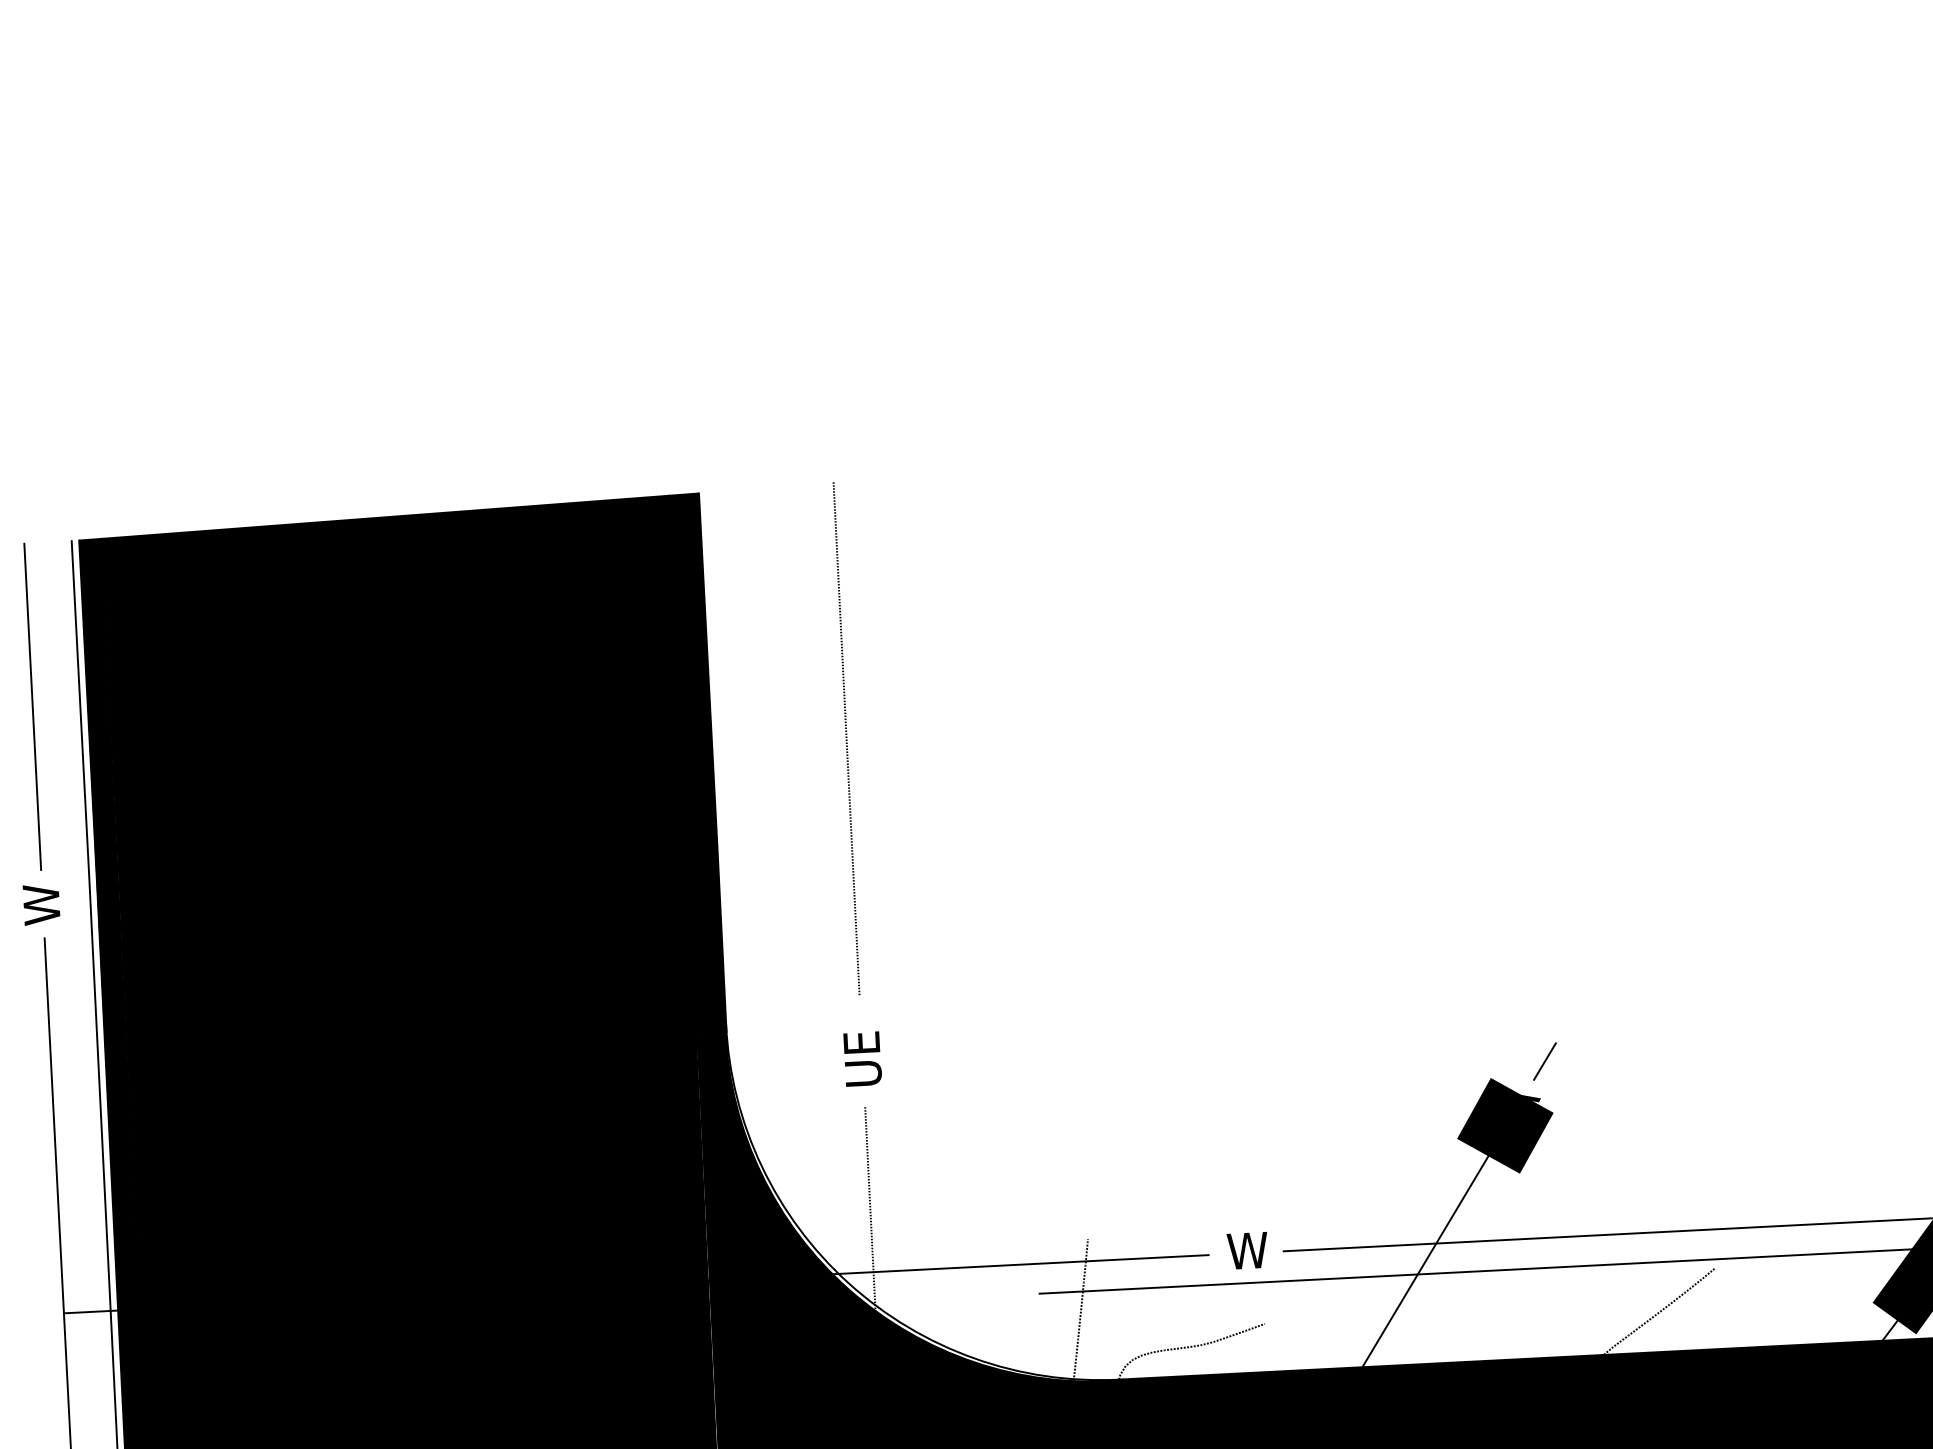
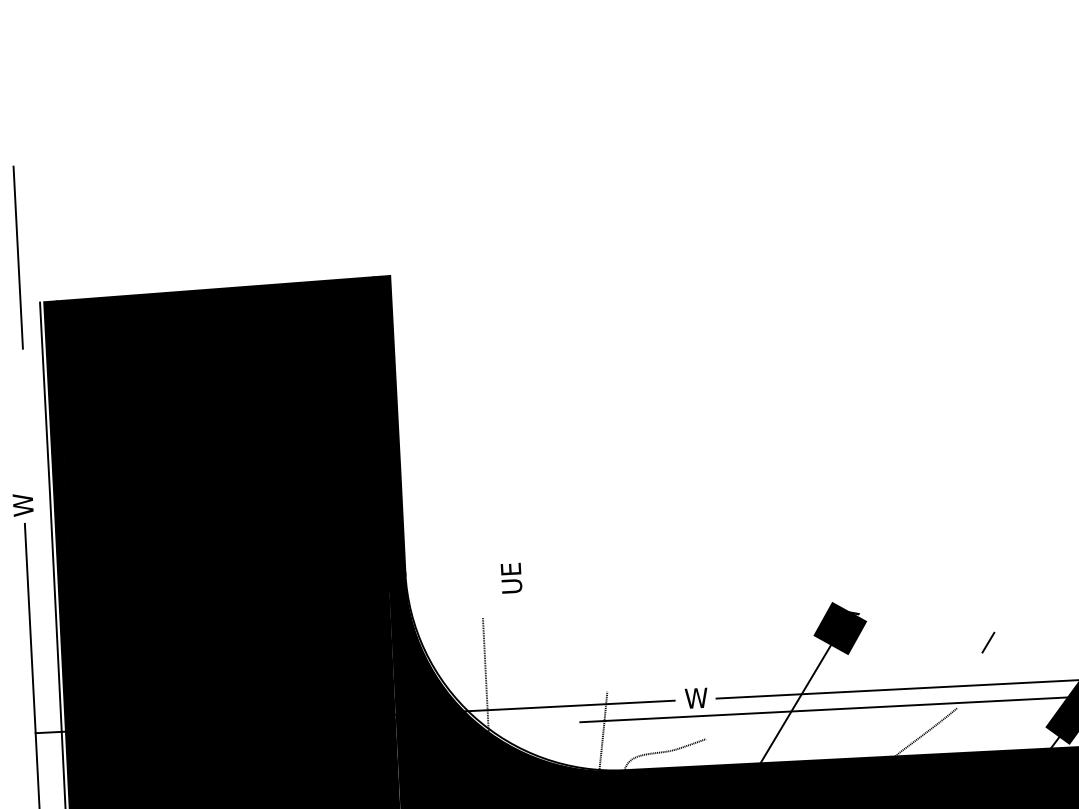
line: (31, 706) -> (17, 257), moved
line: (846, 738) -> (472, 412), removed
text: (862, 1057) -> (511, 577), moved
line: (1545, 1061) -> (988, 642), moved

